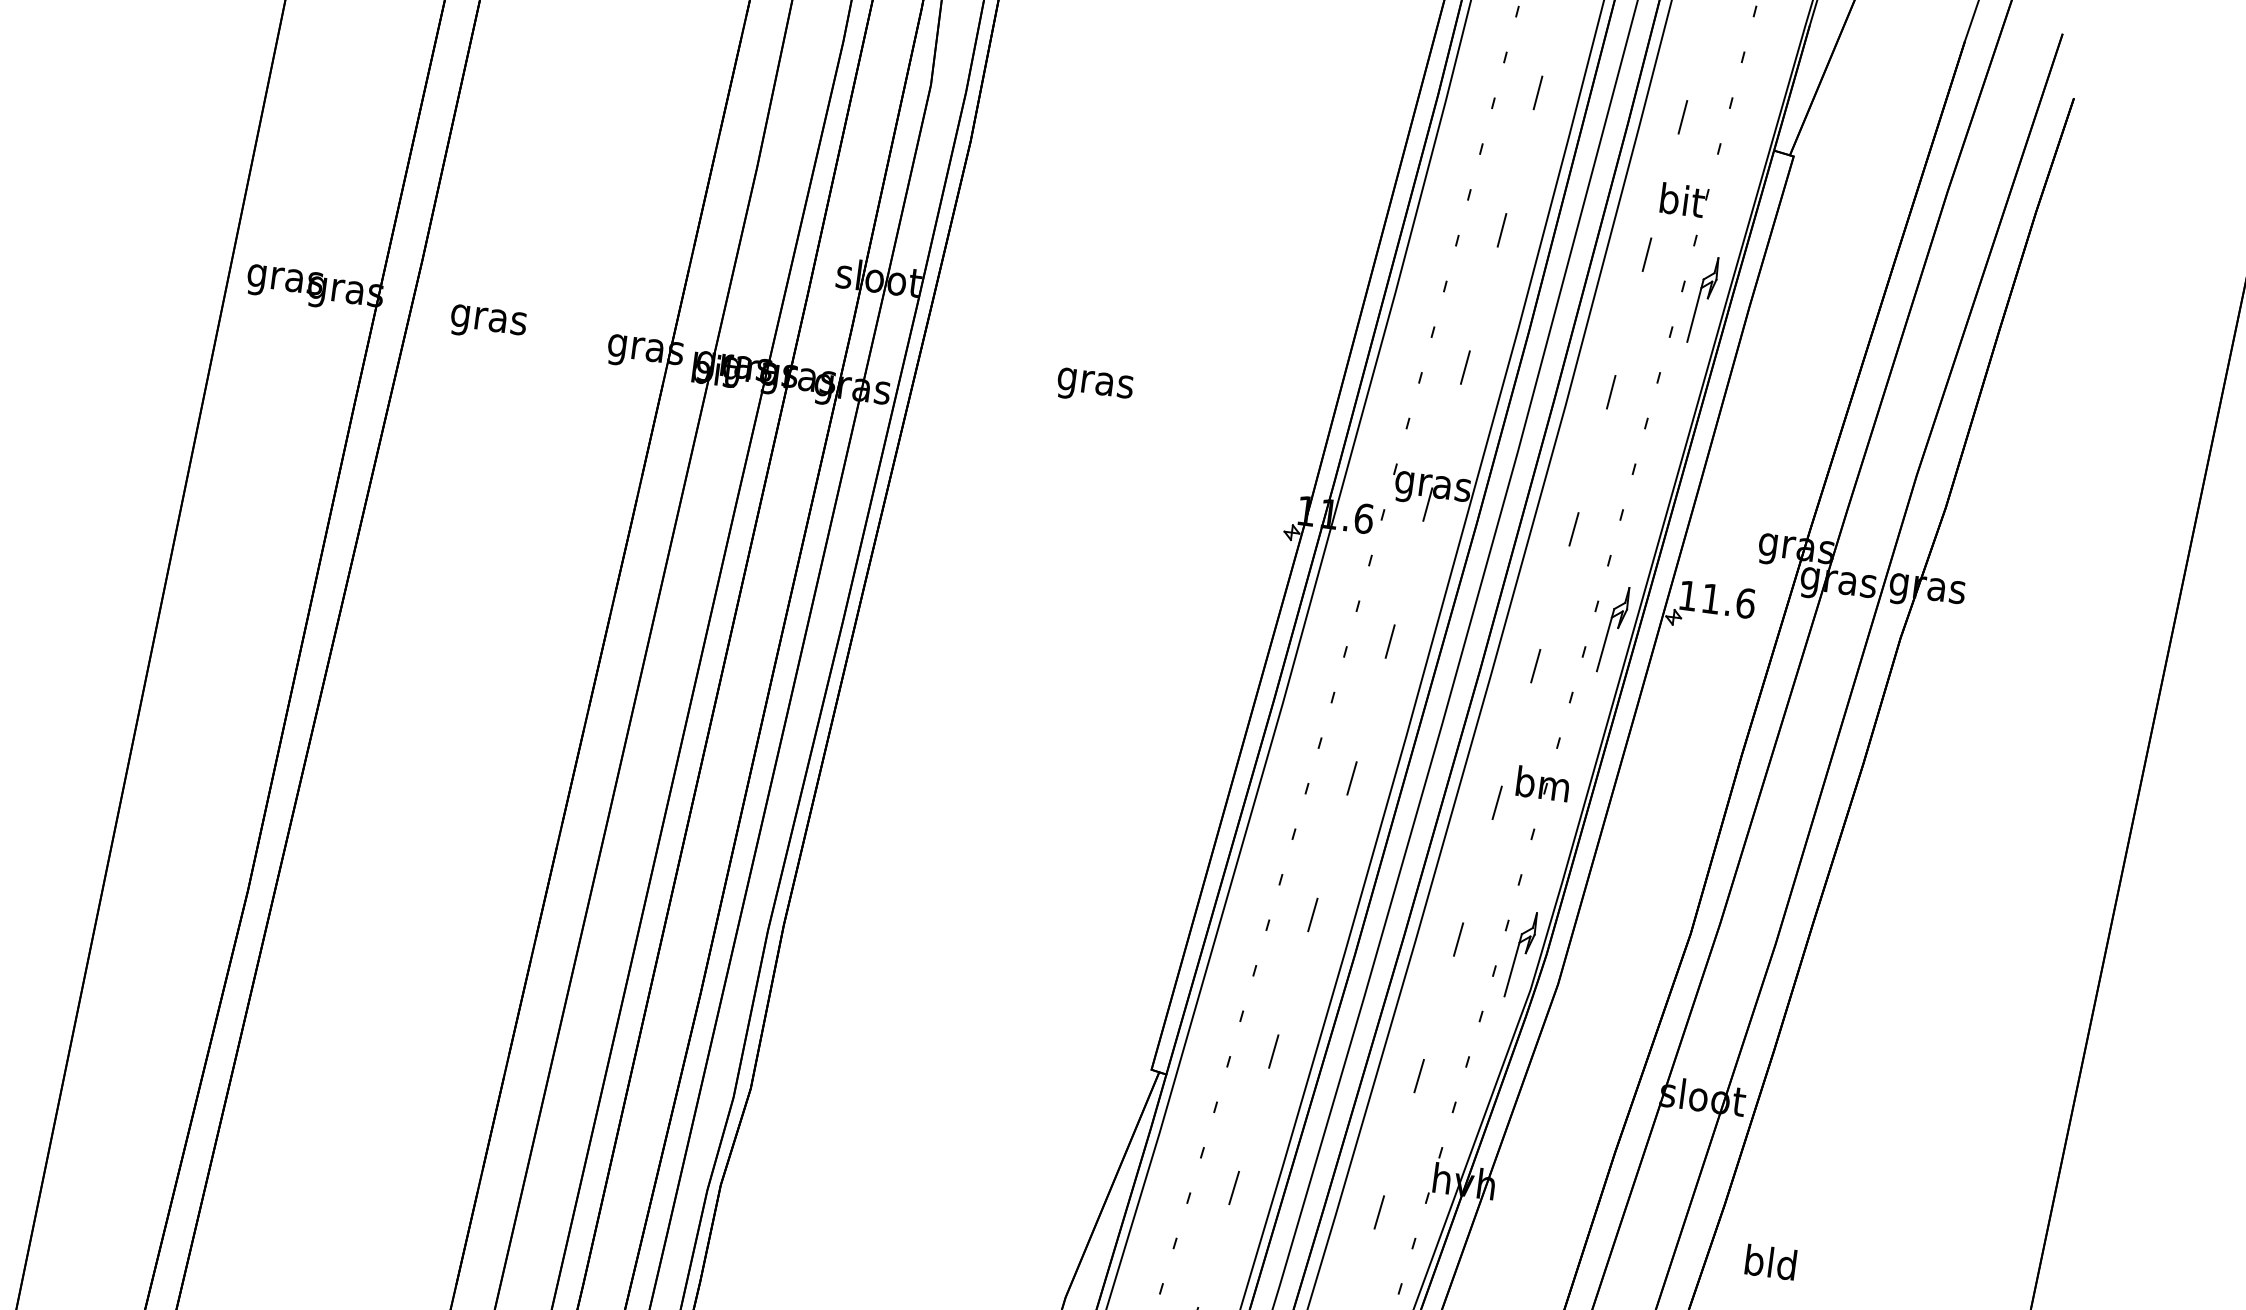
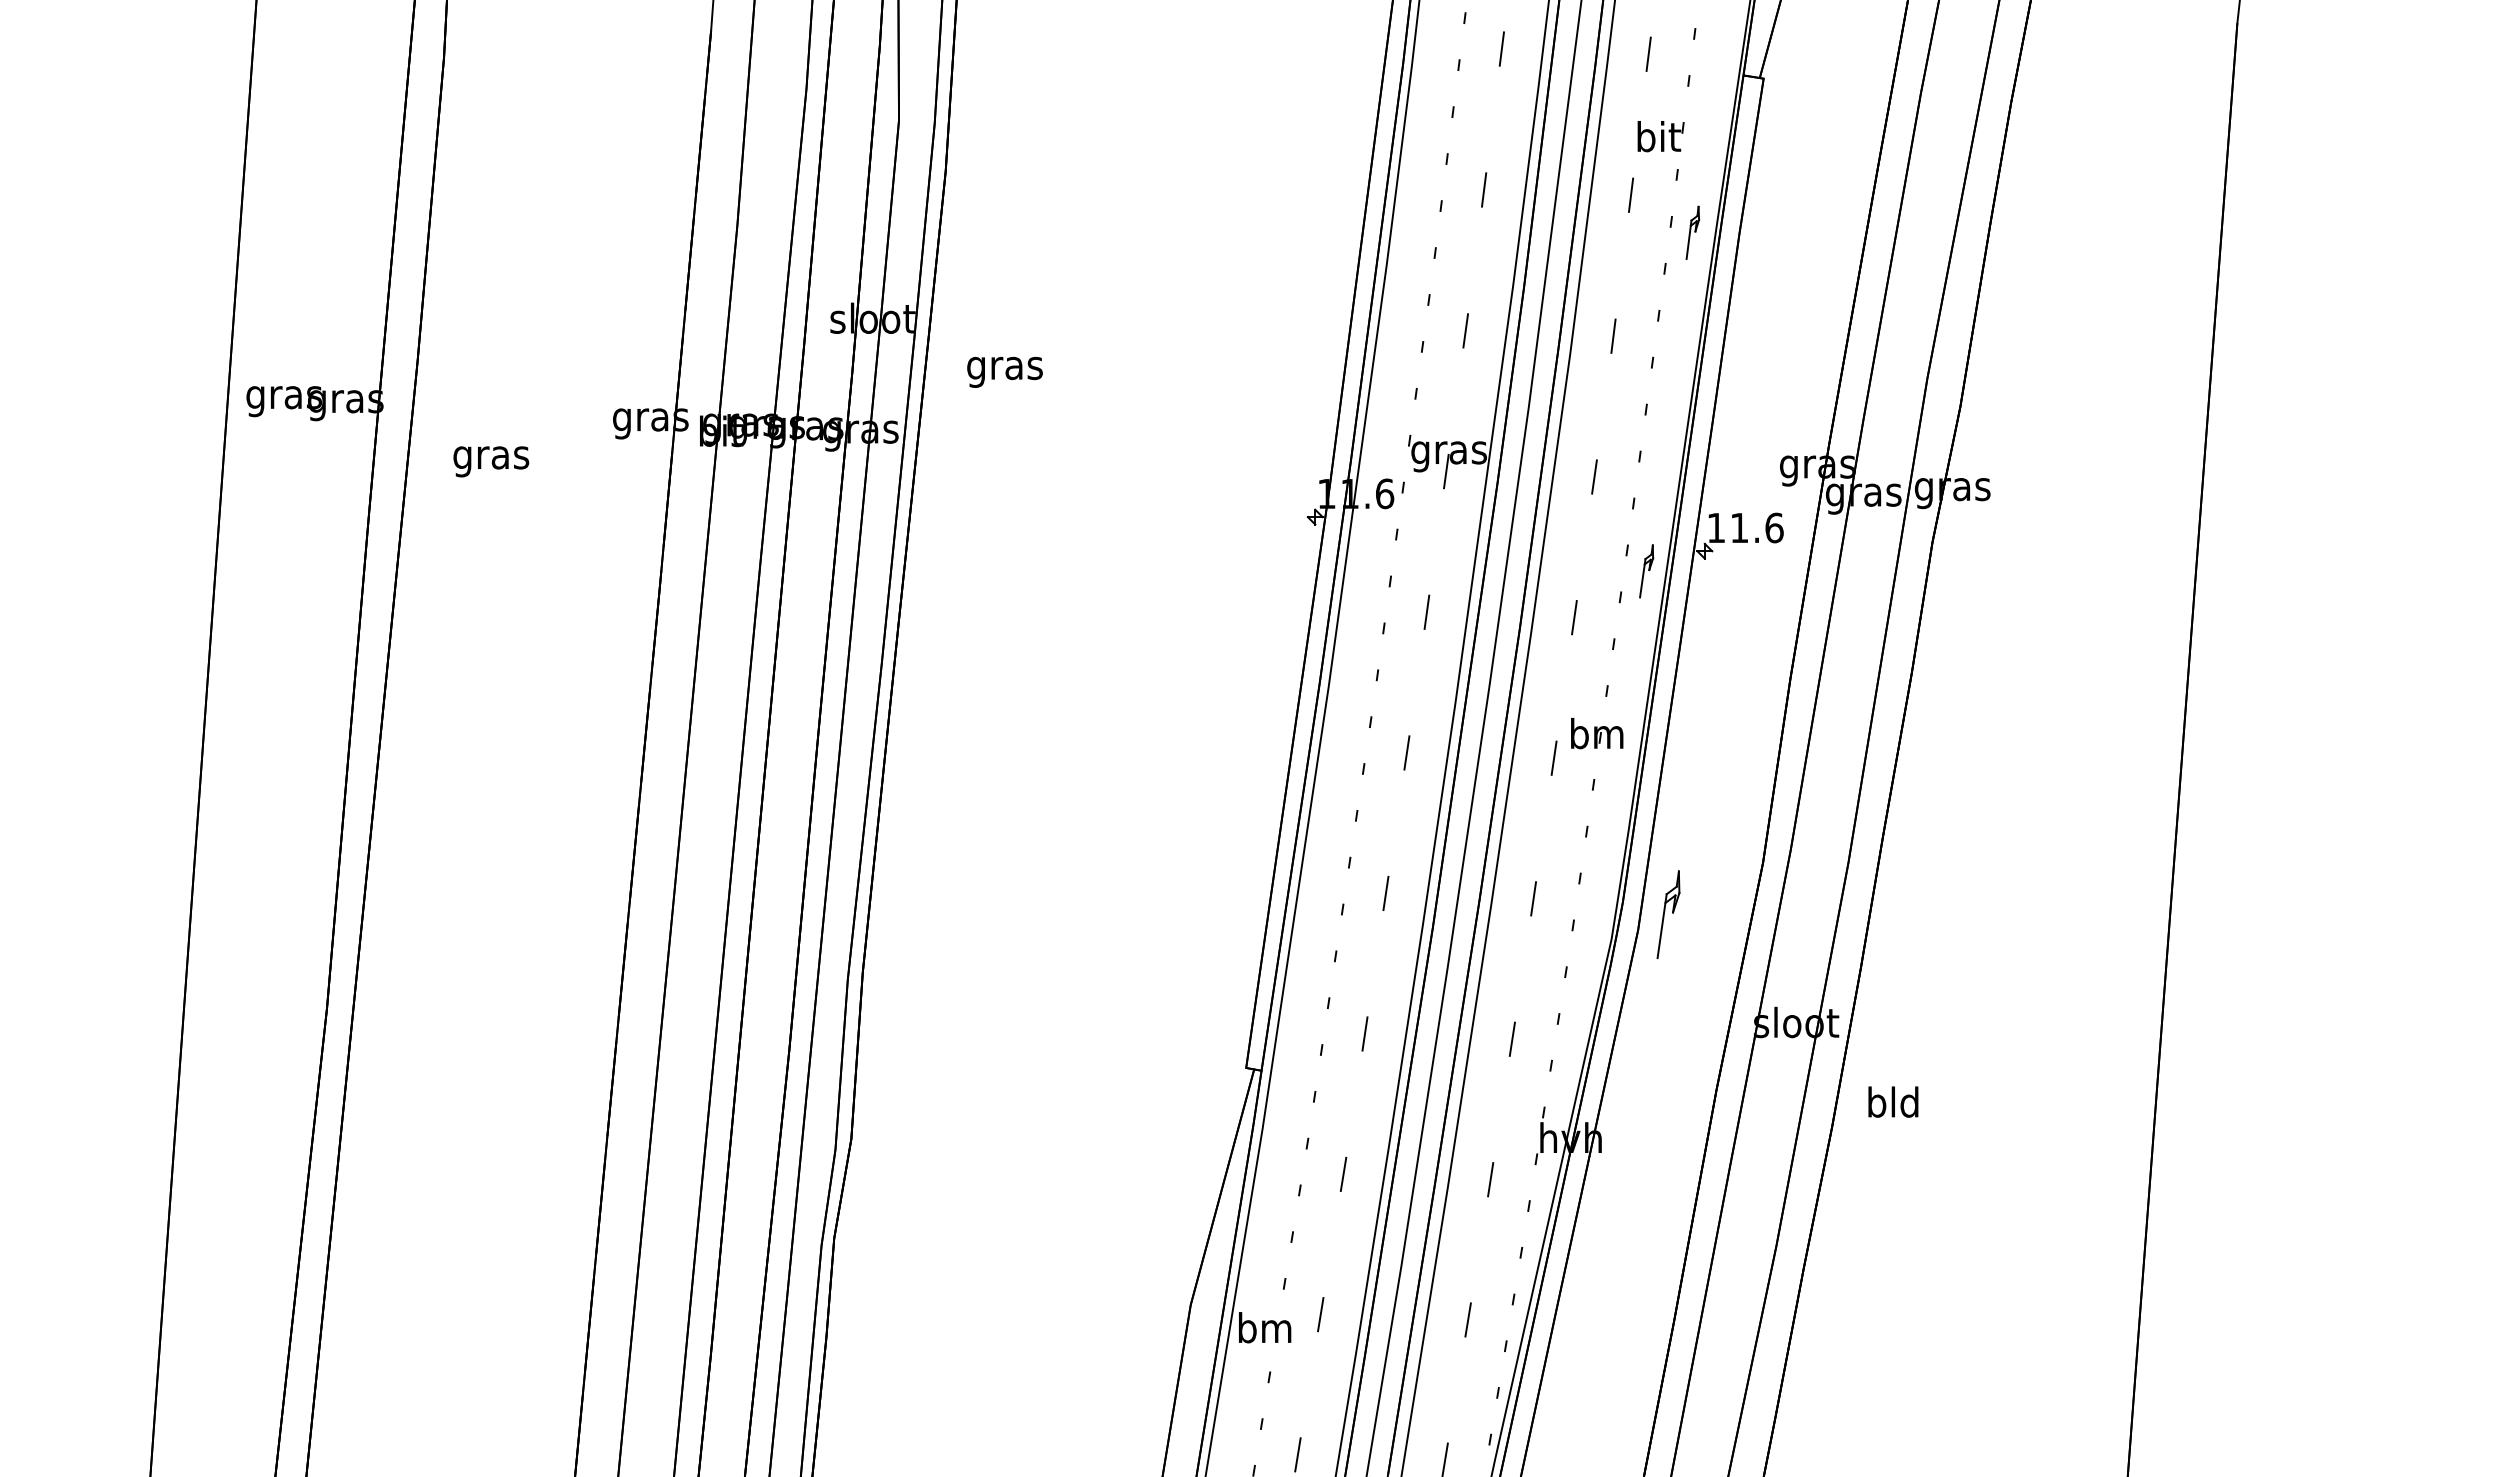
part: (1703, 299) -> (1692, 232), size x0.6
text: (488, 323) -> (491, 461), moved
text: (1094, 386) -> (1004, 371), moved
part: (1613, 629) -> (1646, 571), size x0.6
part: (1521, 954) -> (1668, 914), moved
text: (1771, 1261) -> (1893, 1101), moved

